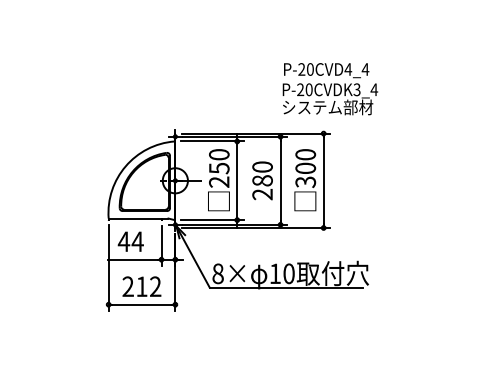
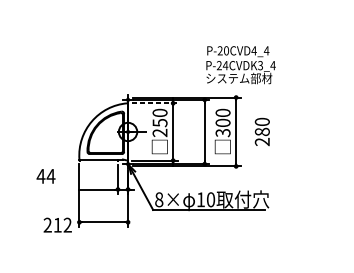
text: (308, 89) -> (225, 65), P-20CVDK3_4 -> P-24CVDK3_4
line: (212, 141) -> (155, 103), solid -> dashed
text: (262, 180) -> (262, 131), moved
text: (130, 241) -> (45, 176), moved
text: (141, 286) -> (57, 225), moved

